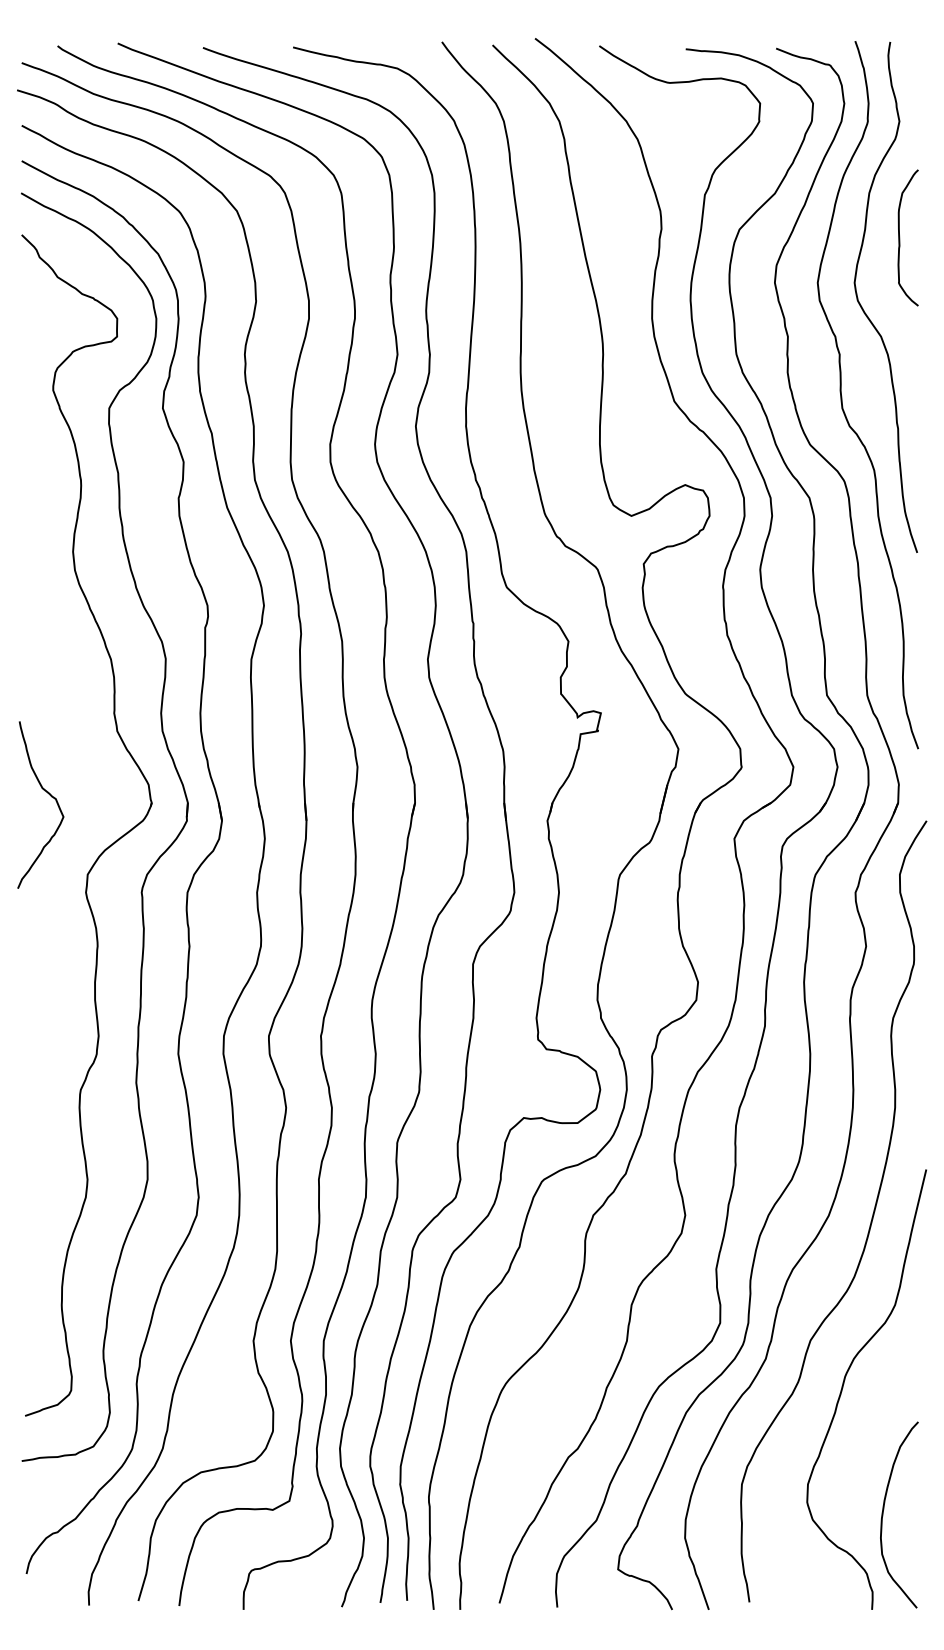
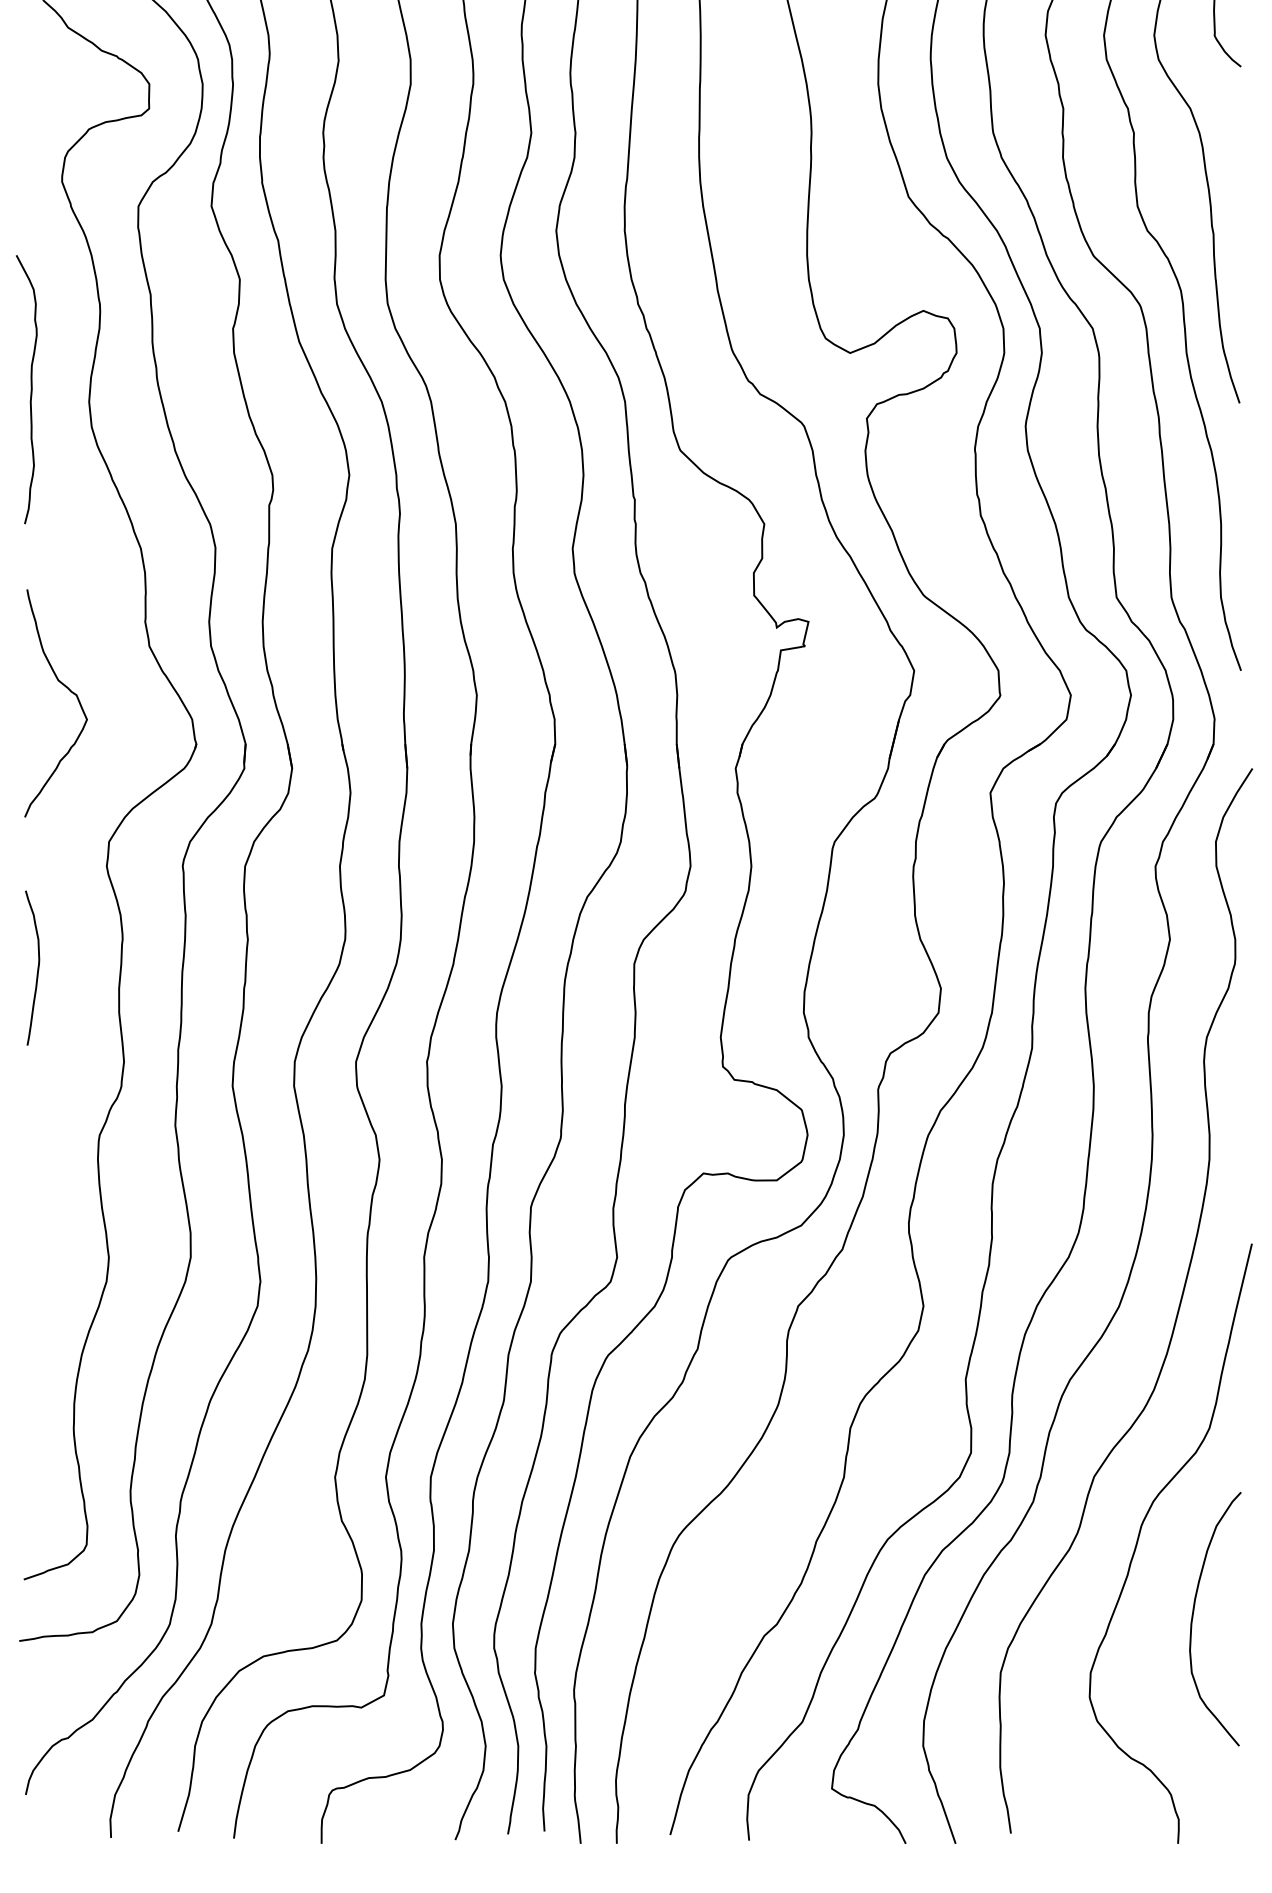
curve: (29, 544) -> (29, 391), added
curve: (49, 795) -> (67, 690), moved
curve: (34, 968) -> (36, 969), added
curve: (884, 1509) -> (1194, 1611), moved

